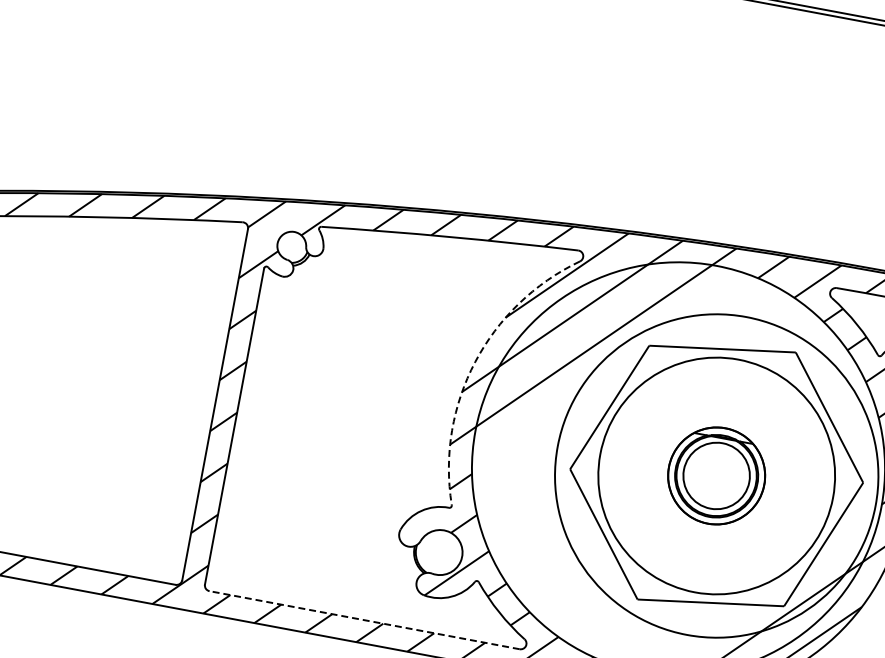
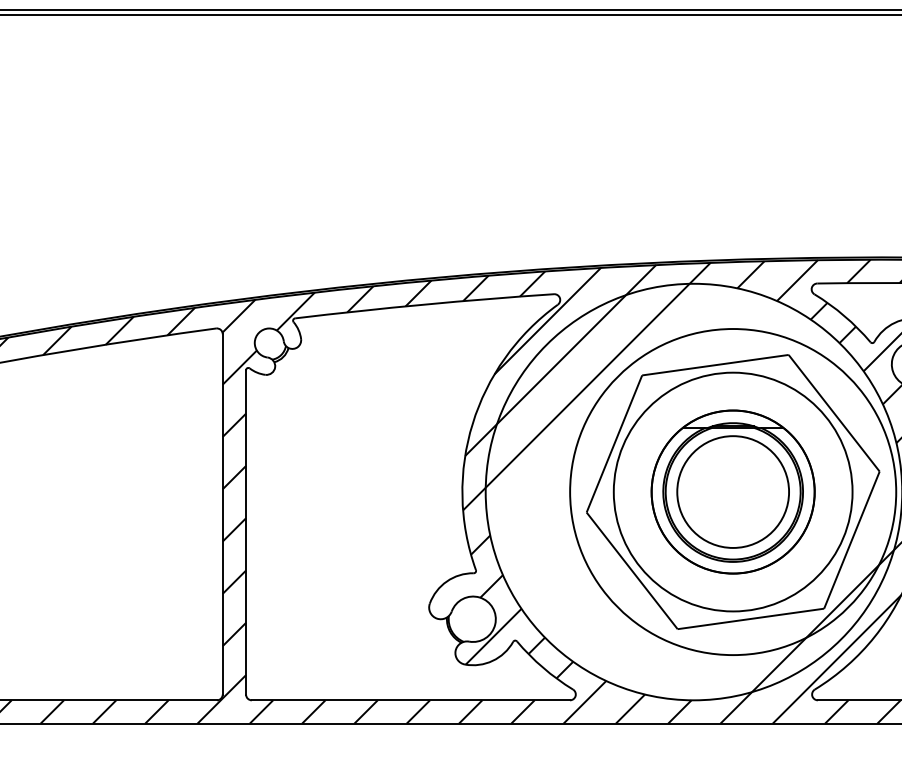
arc: (475, 361) -> (472, 423), dashed -> solid
part: (716, 475) -> (732, 491), size x1.67
line: (364, 620) -> (410, 700), dashed -> solid

